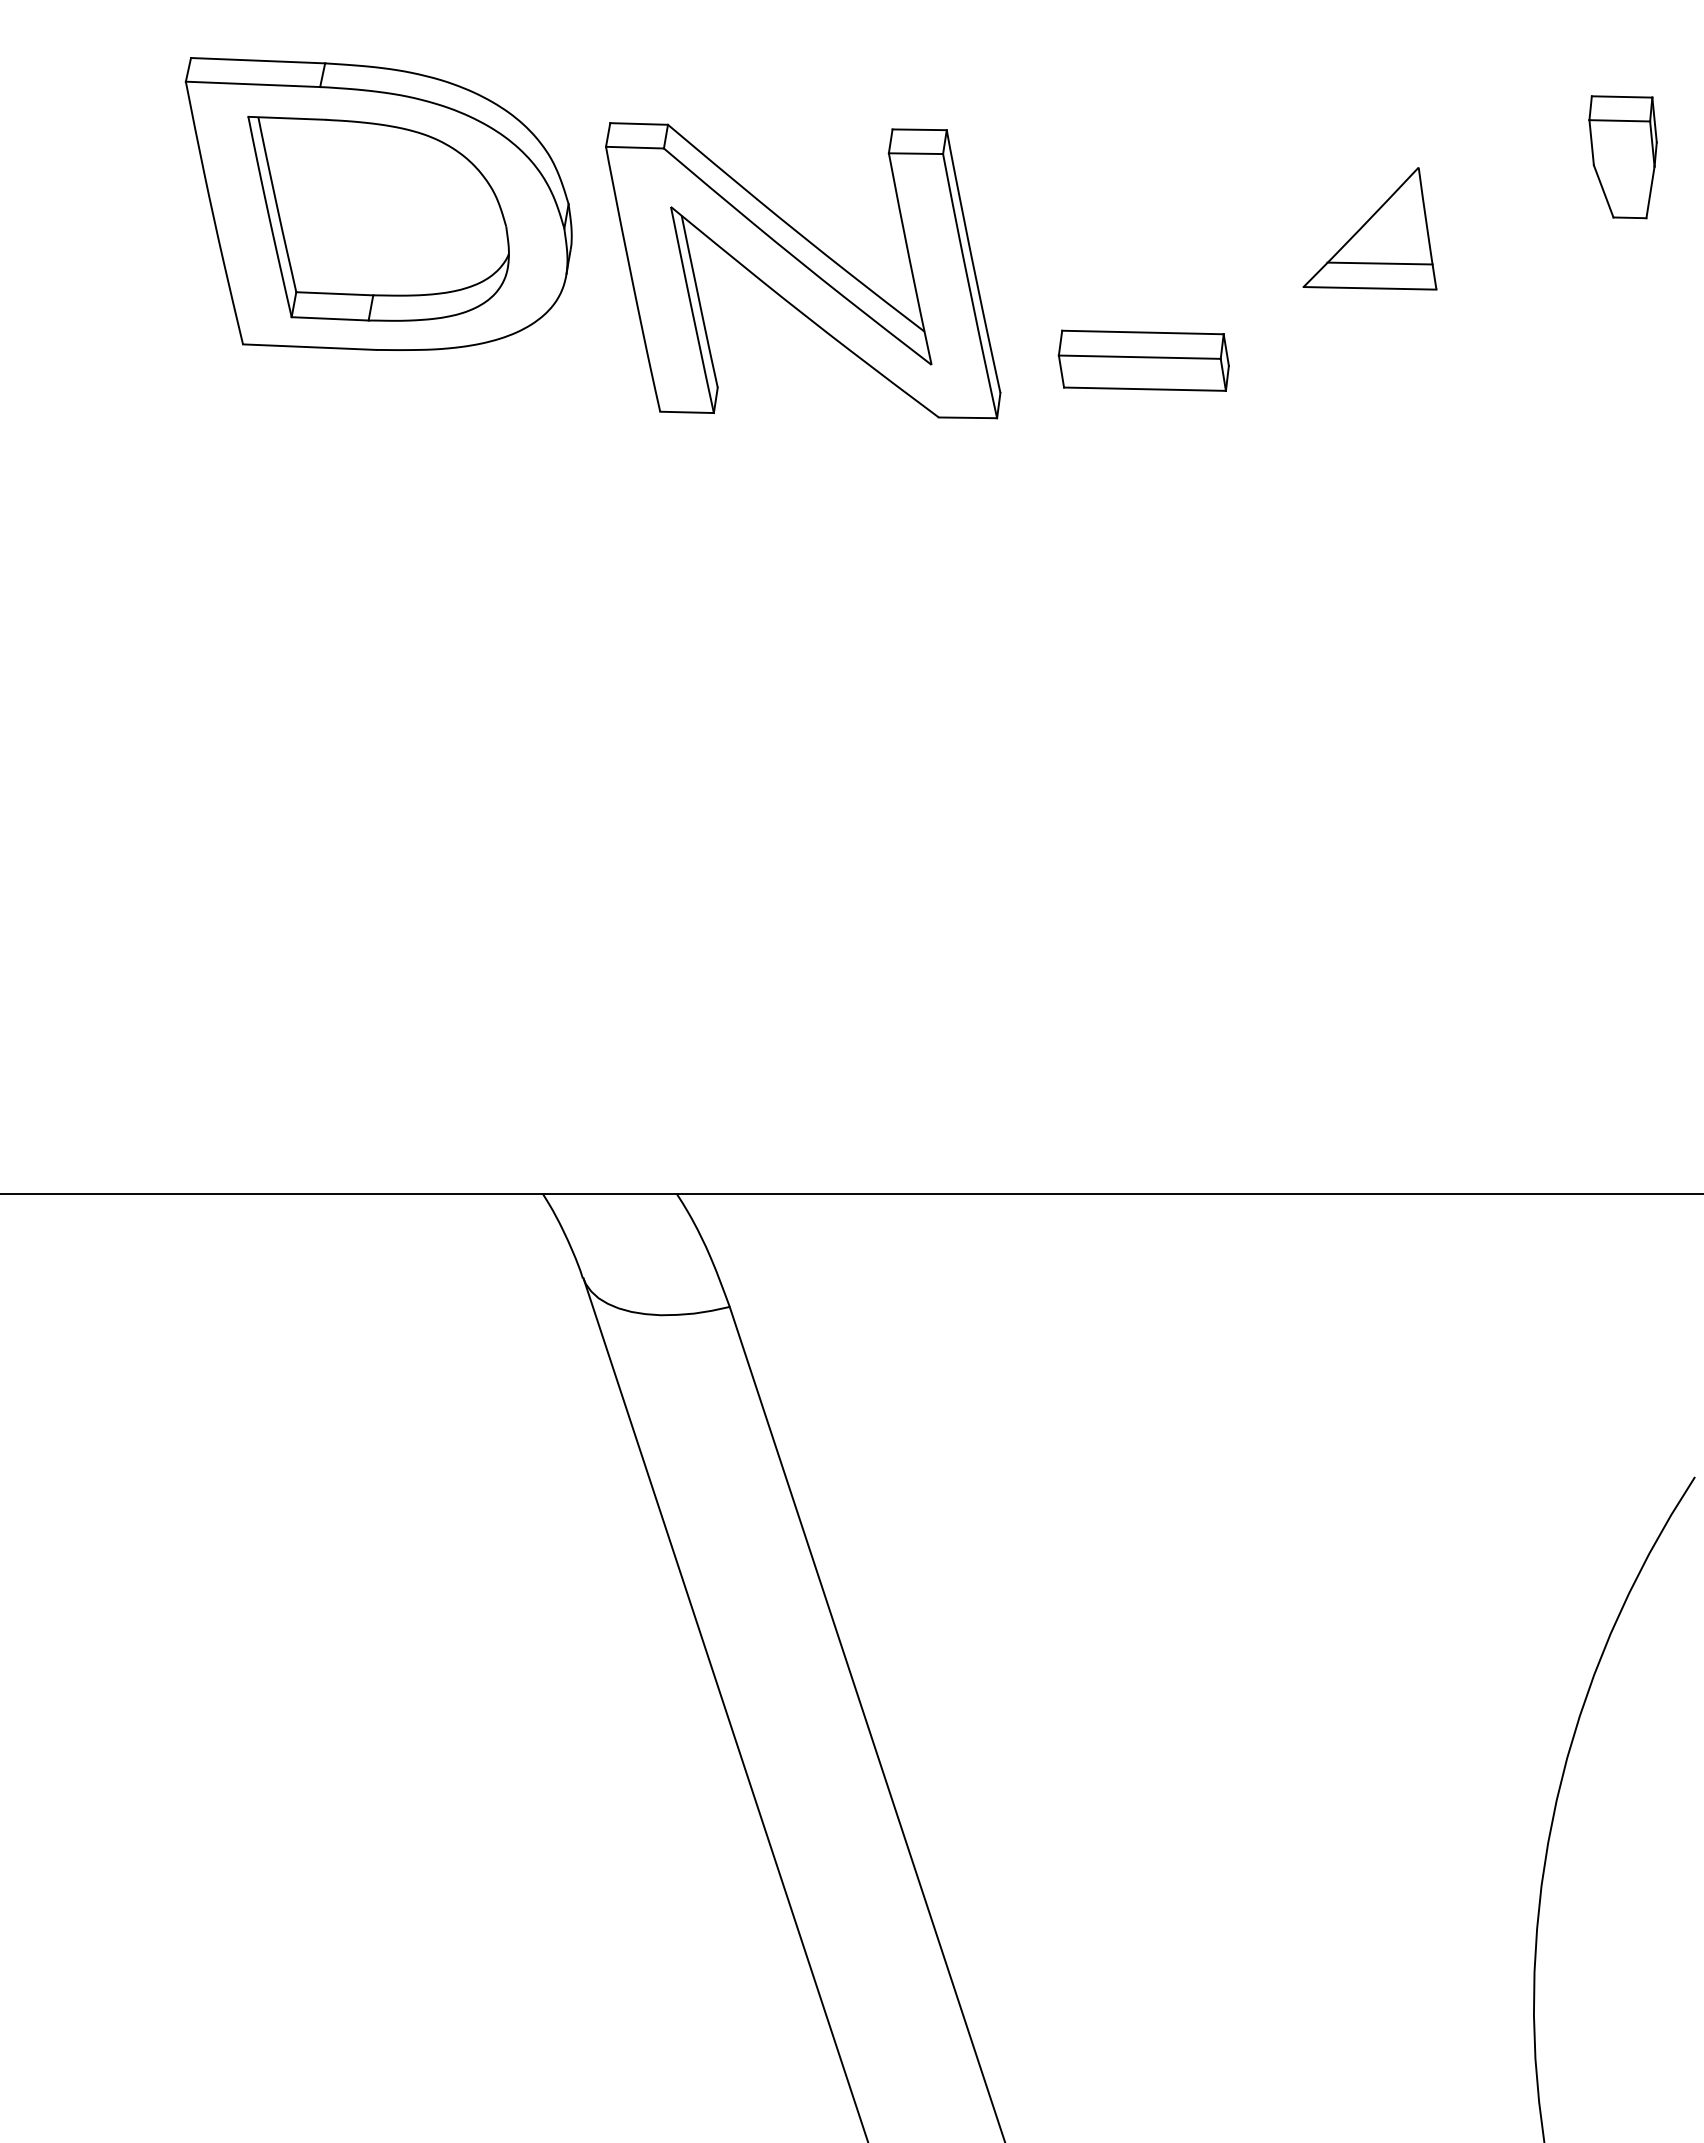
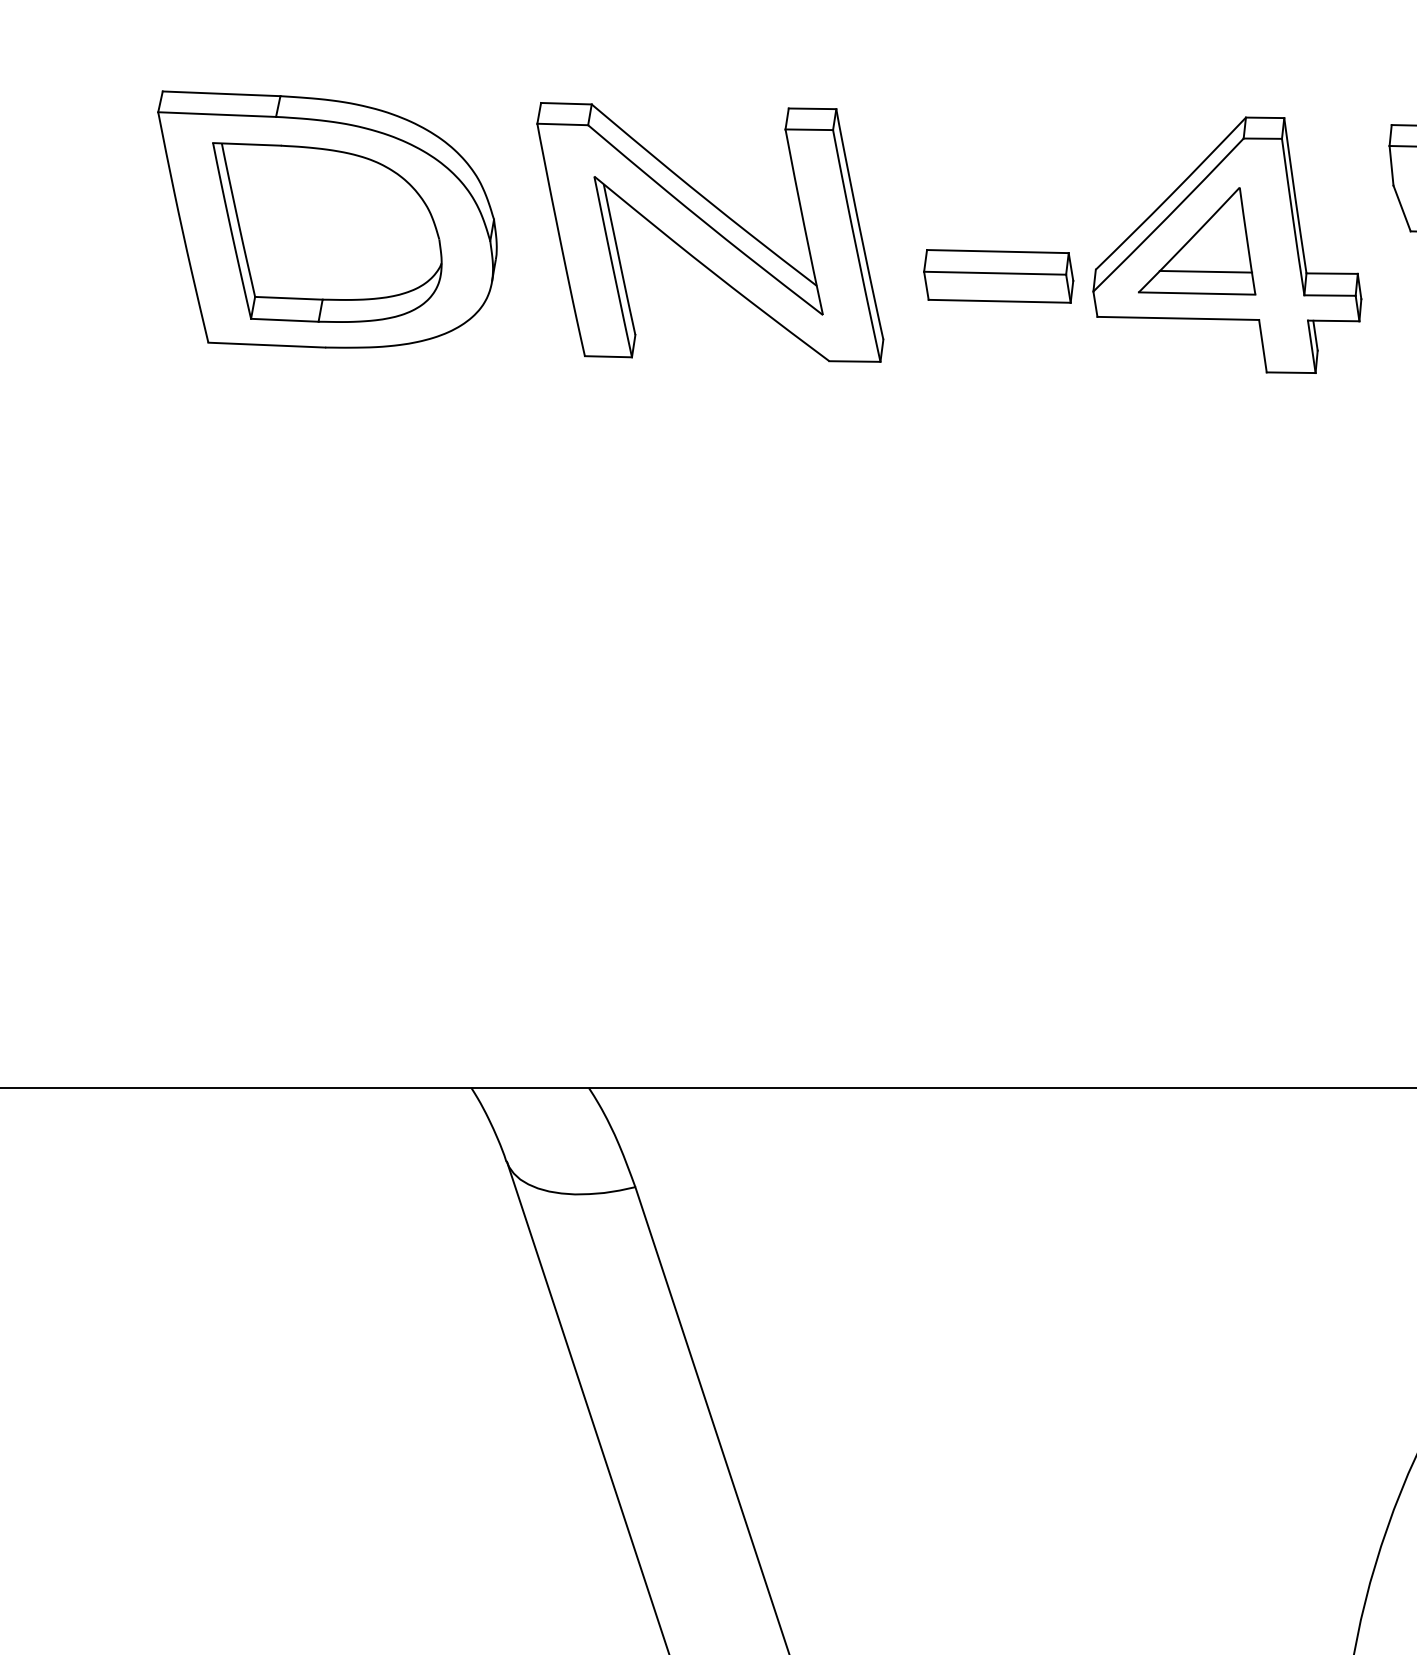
part: (1404, 232) -> (1227, 244), added
part: (803, 270) -> (710, 232), moved
part: (1143, 360) -> (998, 276), moved

